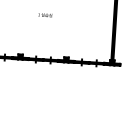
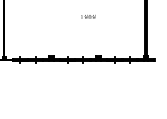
text: (45, 14) -> (88, 16), moved

